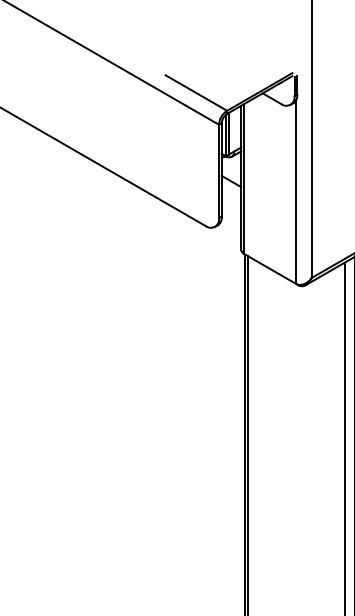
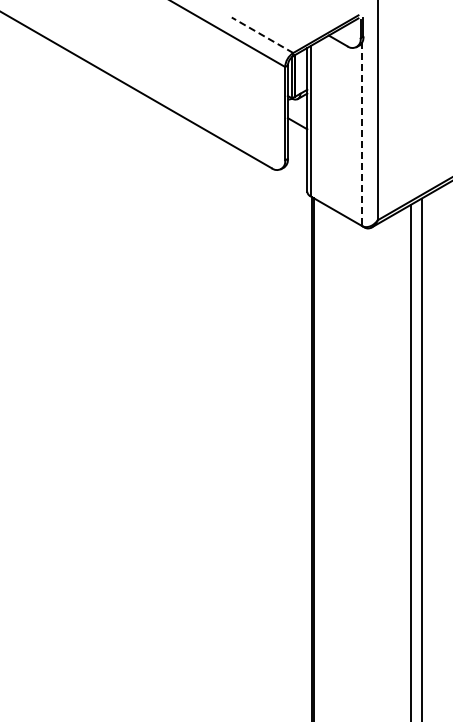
line: (196, 93) -> (262, 35), solid -> dashed
line: (296, 192) -> (362, 134), solid -> dashed

